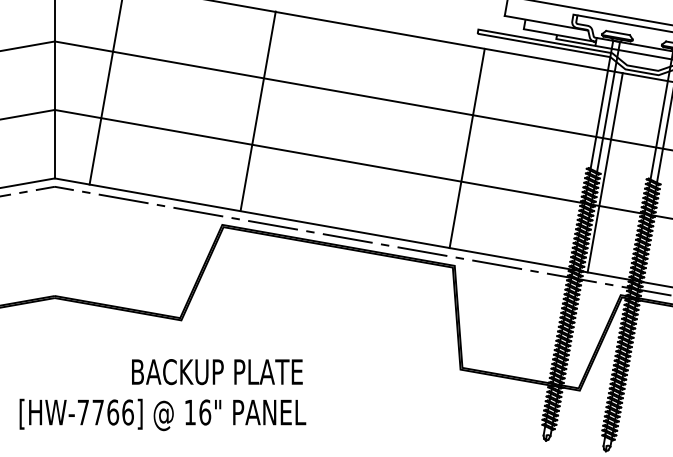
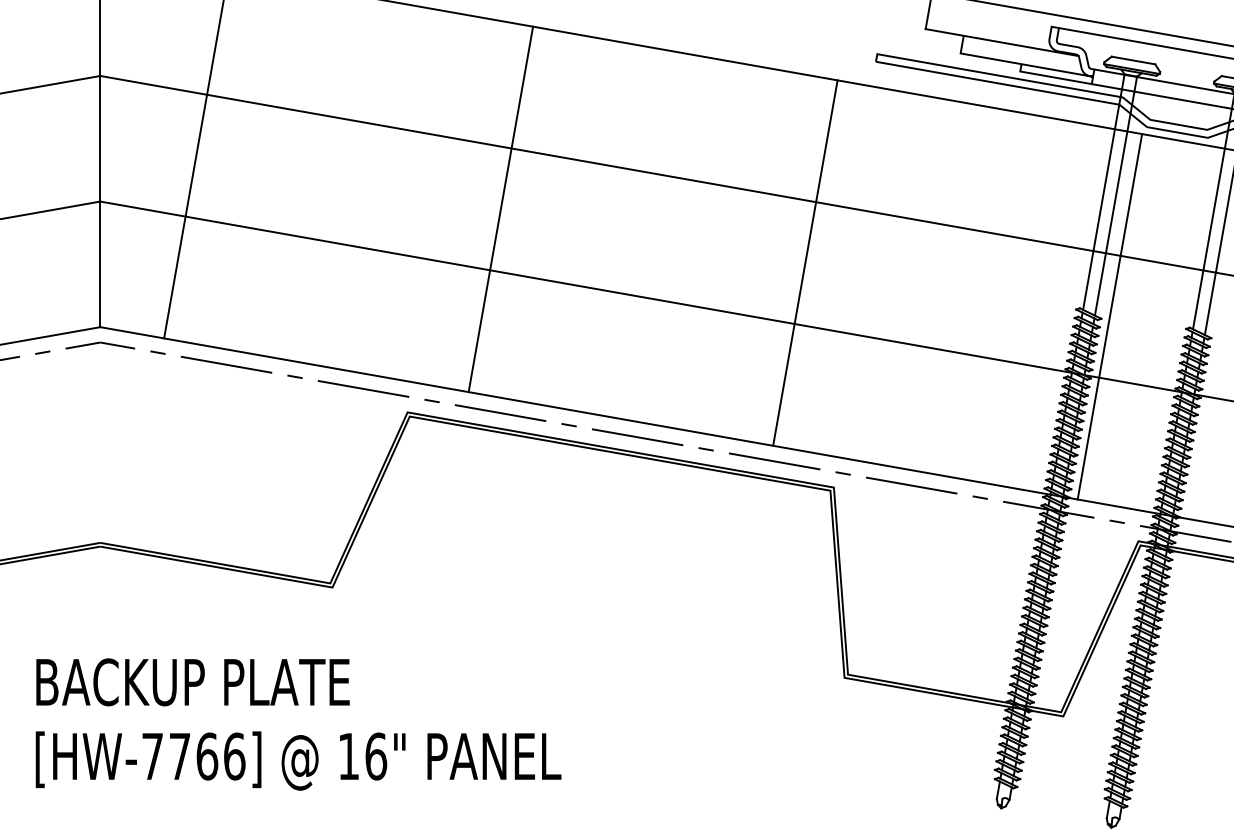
line: (257, 110) -> (499, 208), moved
line: (466, 148) -> (804, 263), moved
text: (217, 372) -> (193, 683), moved

